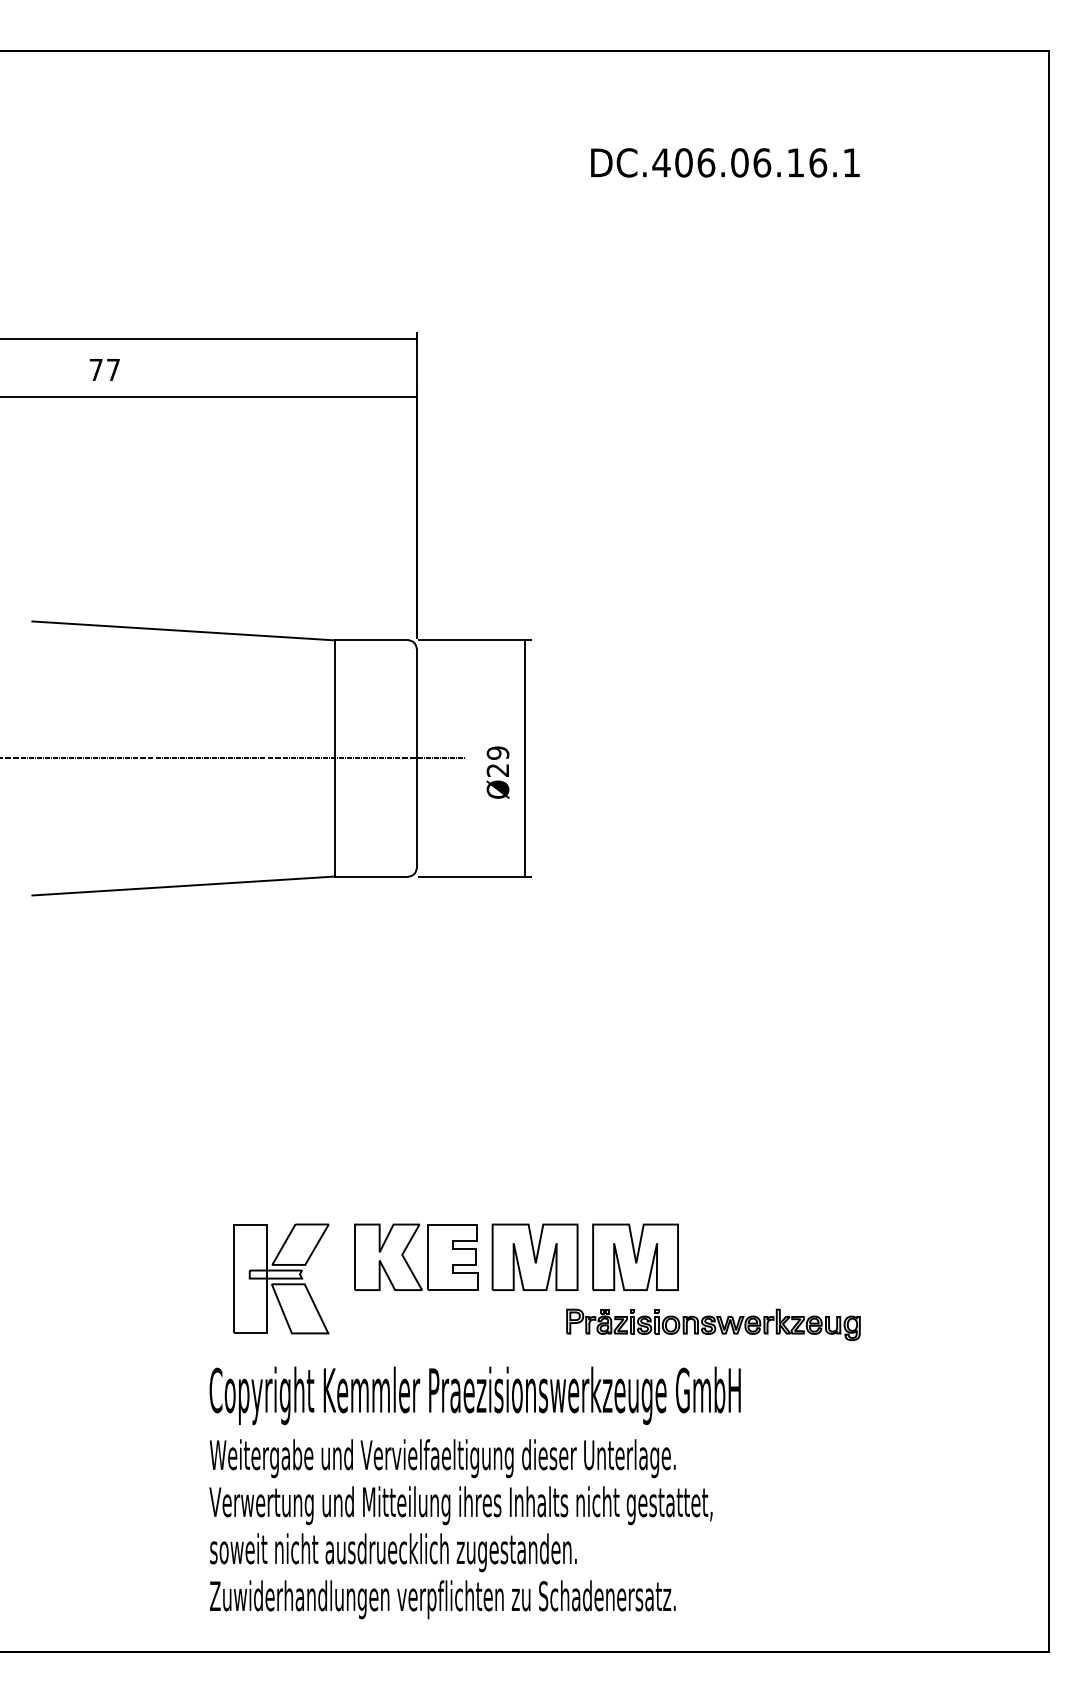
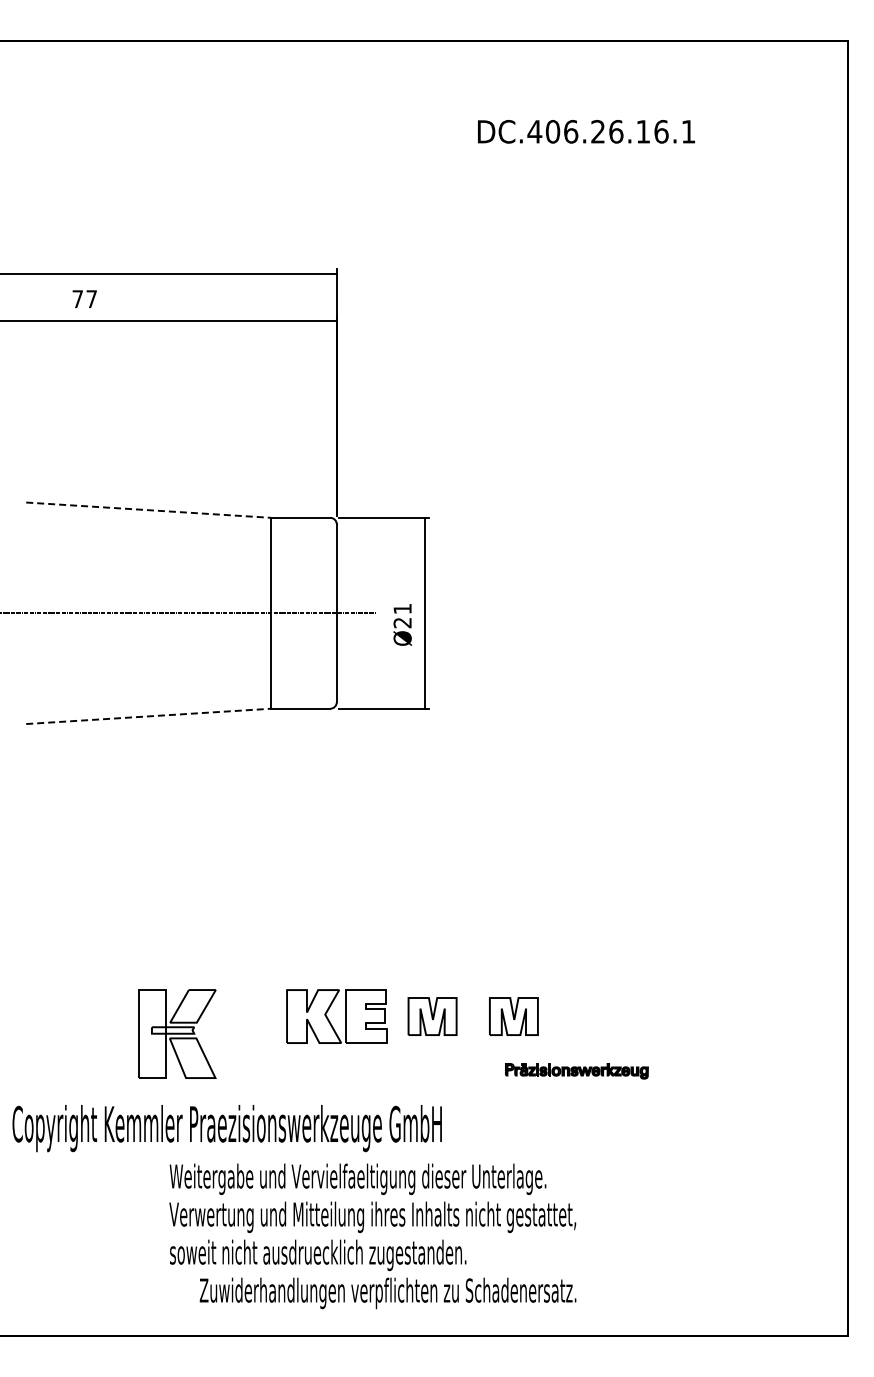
text: (740, 162) -> (598, 131), DC.406.06.16.1 -> DC.406.26.16.1
line: (183, 631) -> (148, 510), solid -> dashed
text: (497, 752) -> (402, 608), Ø29 -> Ø21
line: (183, 886) -> (148, 716), solid -> dashed
part: (534, 1257) -> (432, 1016), size x0.7
part: (635, 1257) -> (513, 1016), size x0.7
part: (281, 1278) -> (177, 1033), moved
part: (713, 1325) -> (576, 1071), size x0.6
text: (474, 1395) -> (226, 1128), moved
text: (442, 1599) -> (387, 1293), moved

